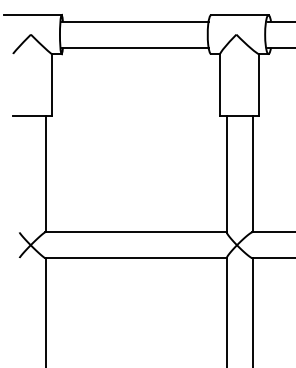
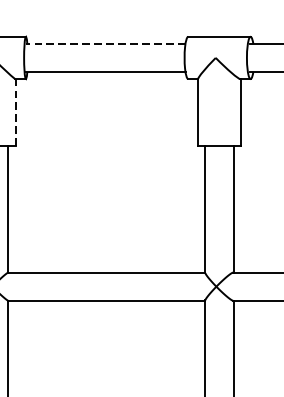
line: (135, 21) -> (106, 43), solid -> dashed
line: (52, 84) -> (15, 112), solid -> dashed

